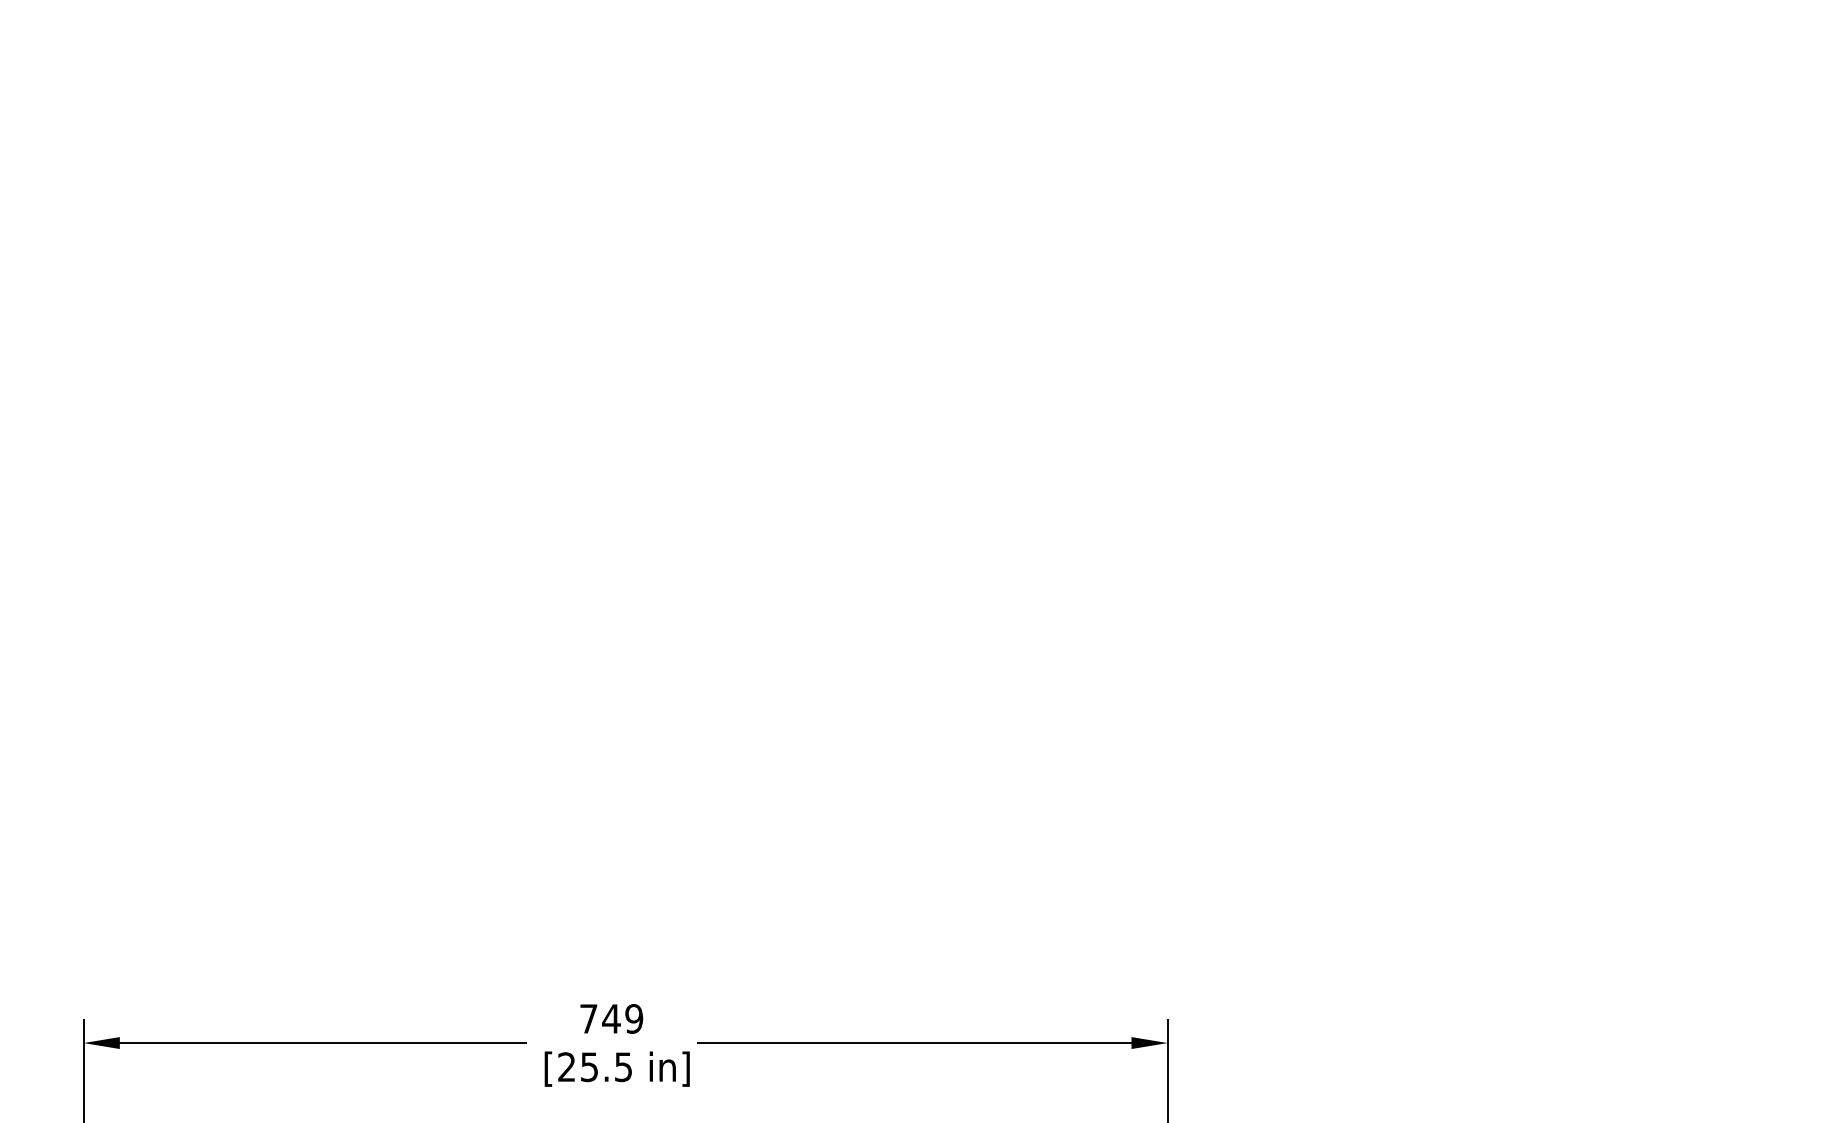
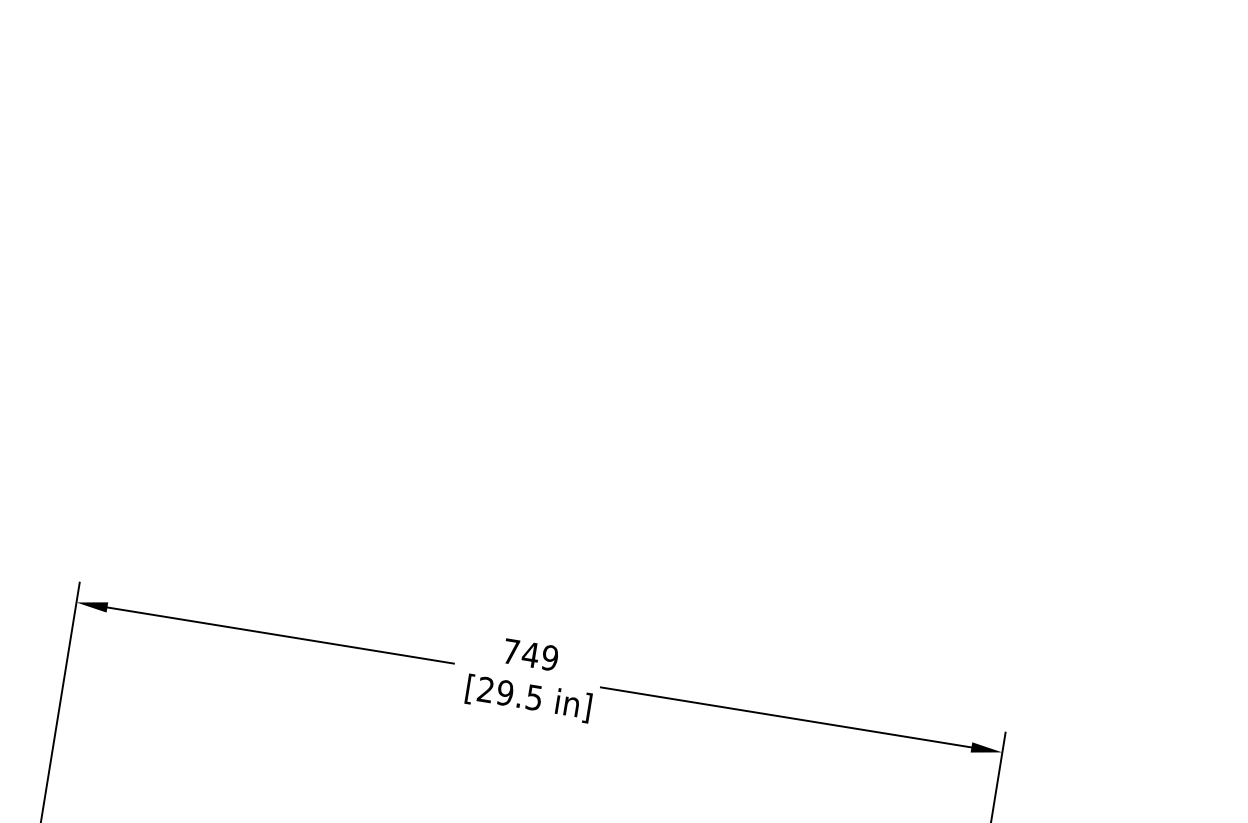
text: (589, 1066) -> (505, 692), [25.5 -> [29.5

